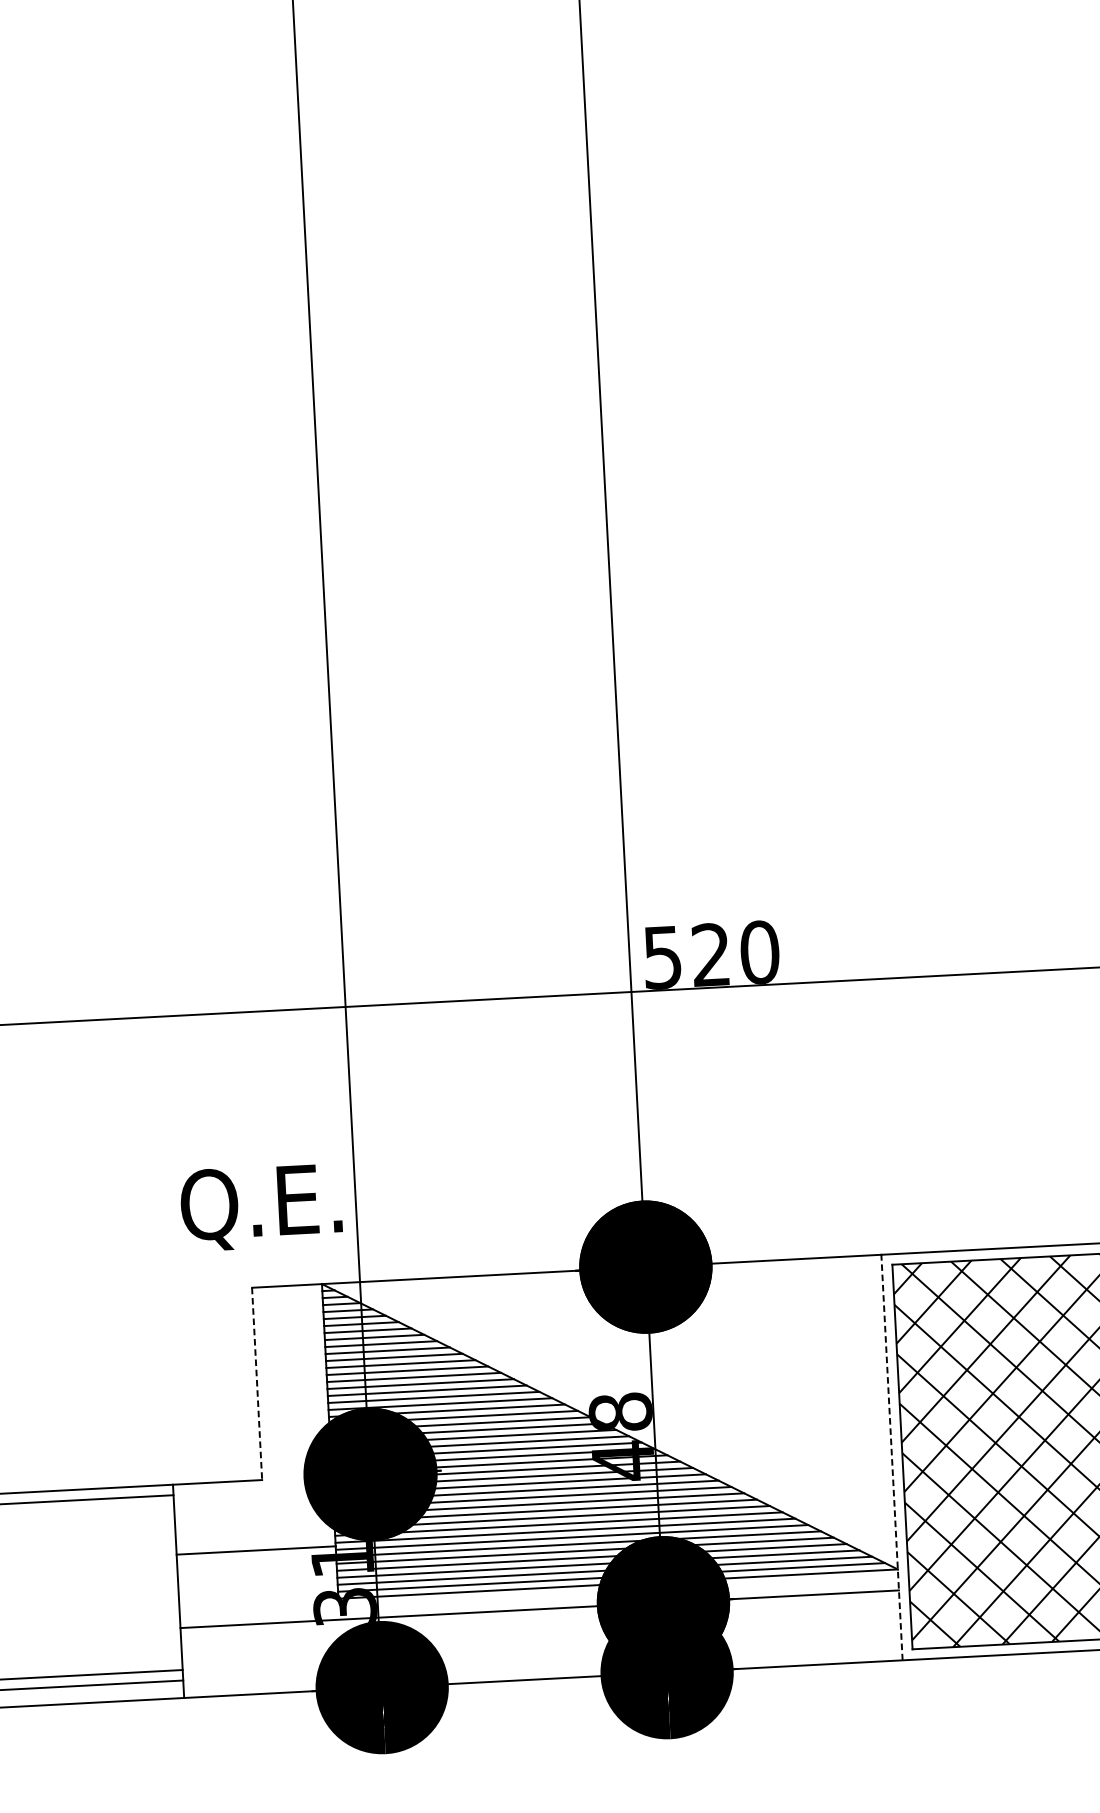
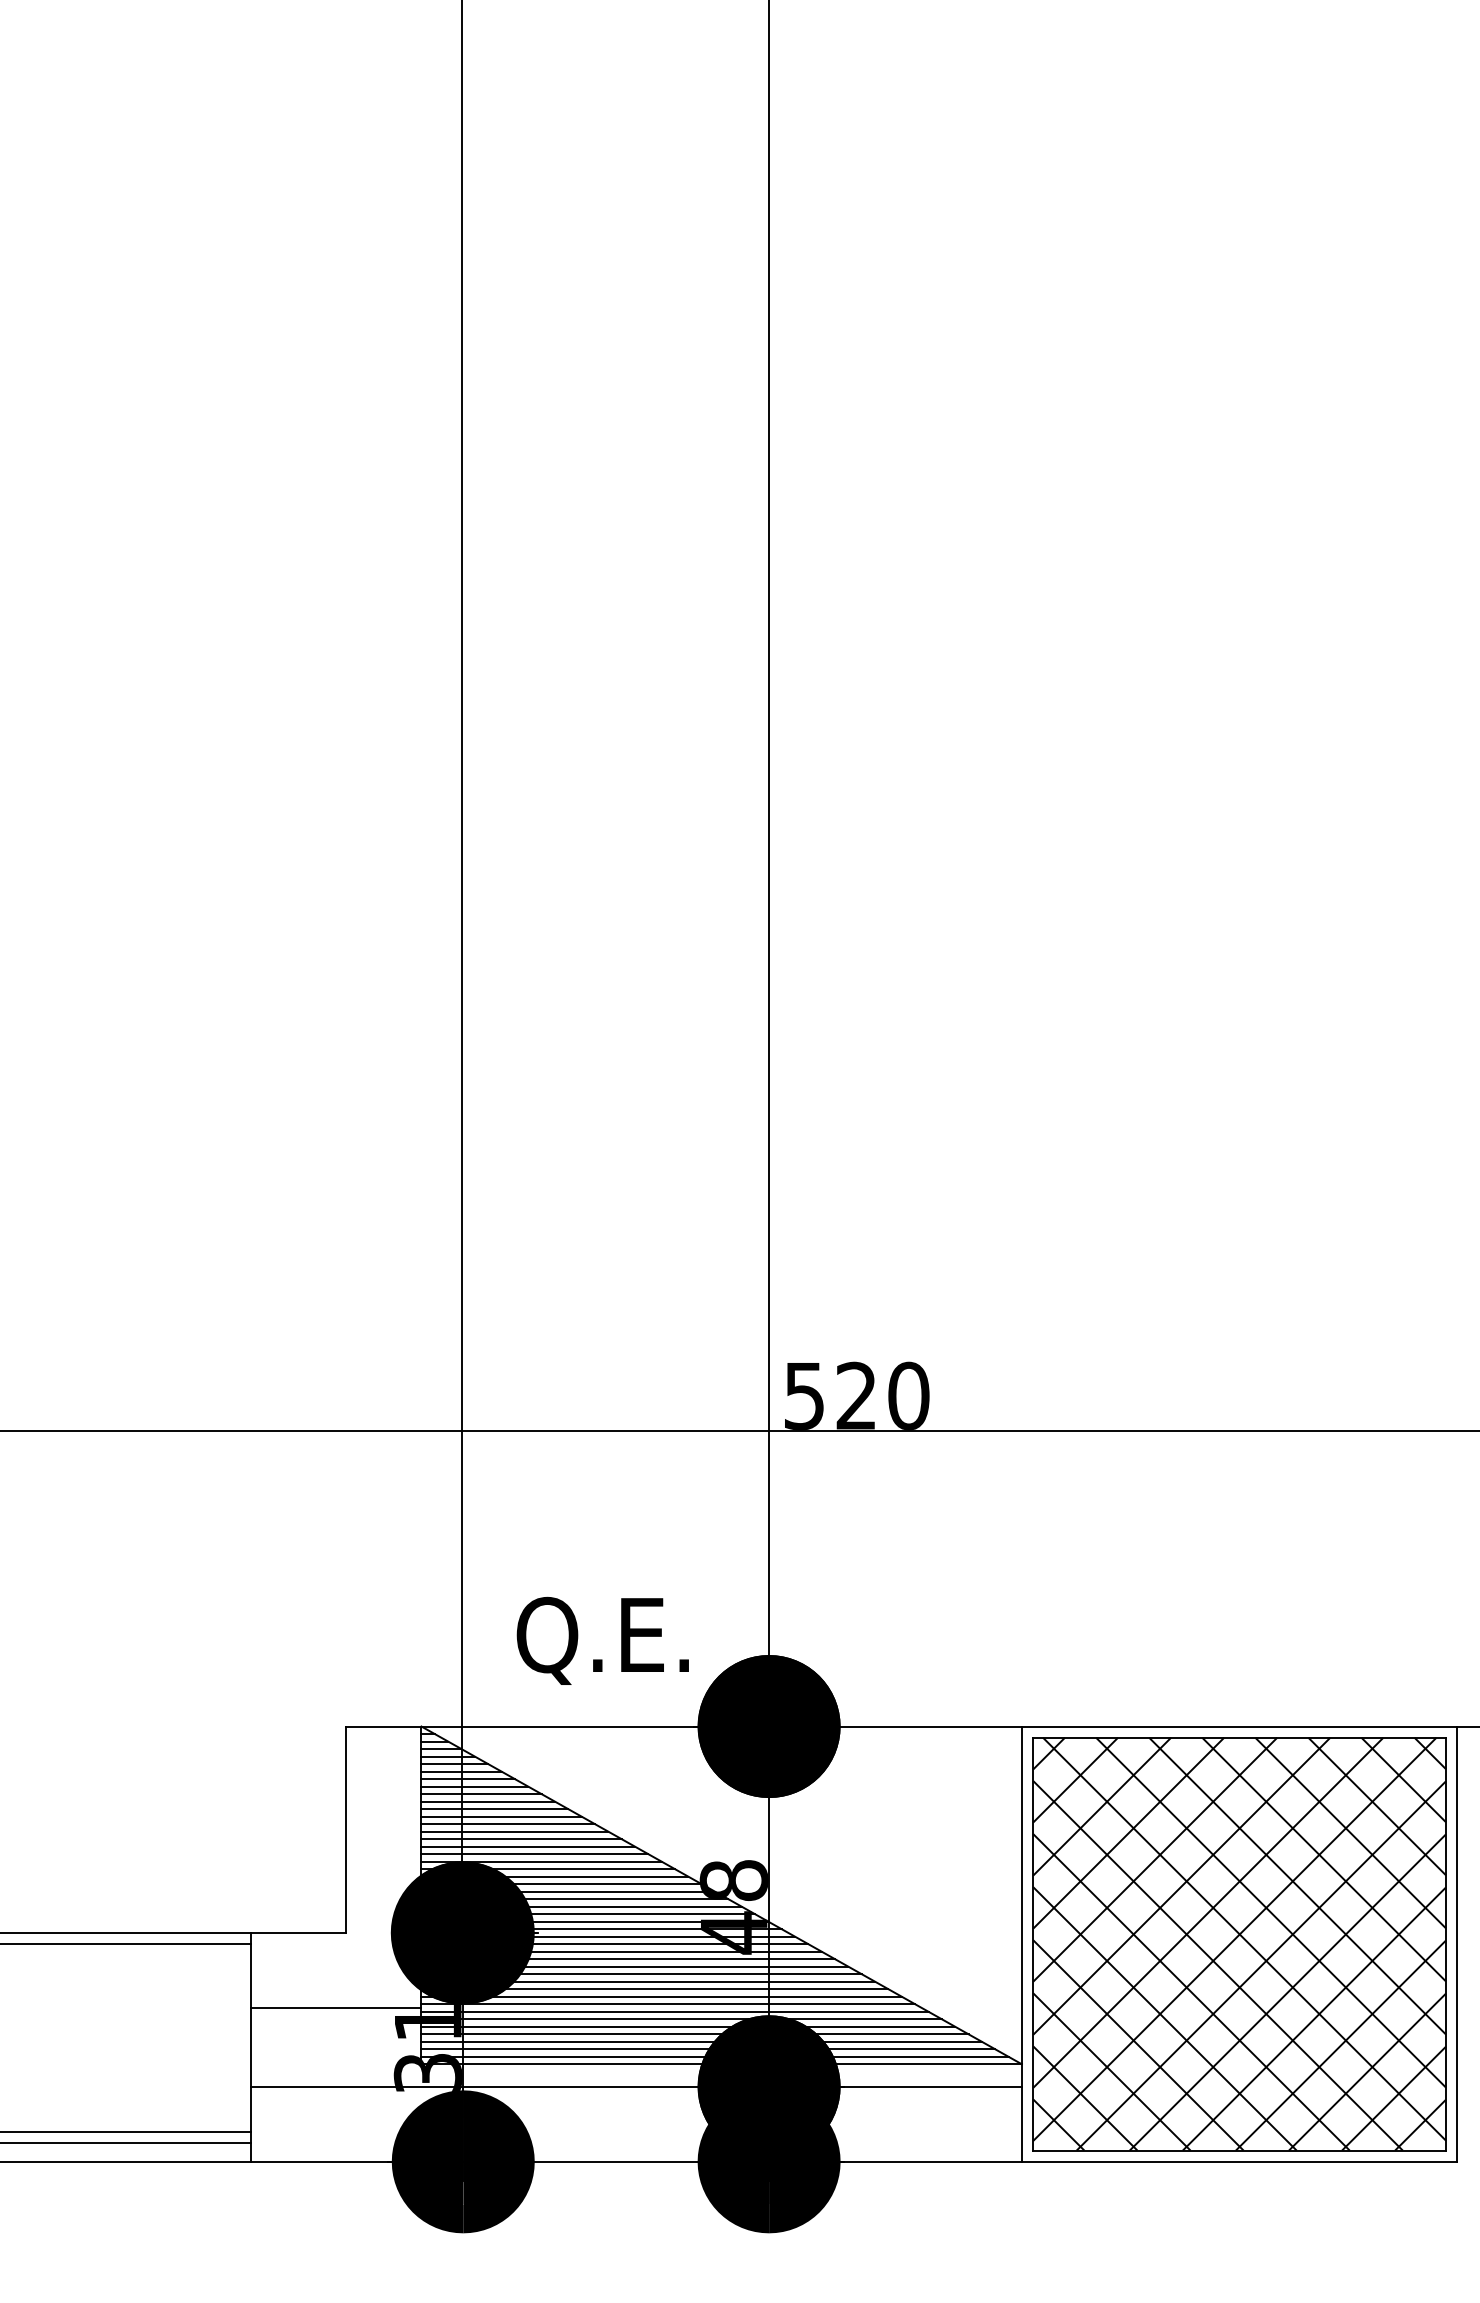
text: (260, 1206) -> (602, 1640), moved
line: (257, 1384) -> (346, 1830), dashed -> solid
line: (891, 1457) -> (1021, 1944), dashed -> solid

